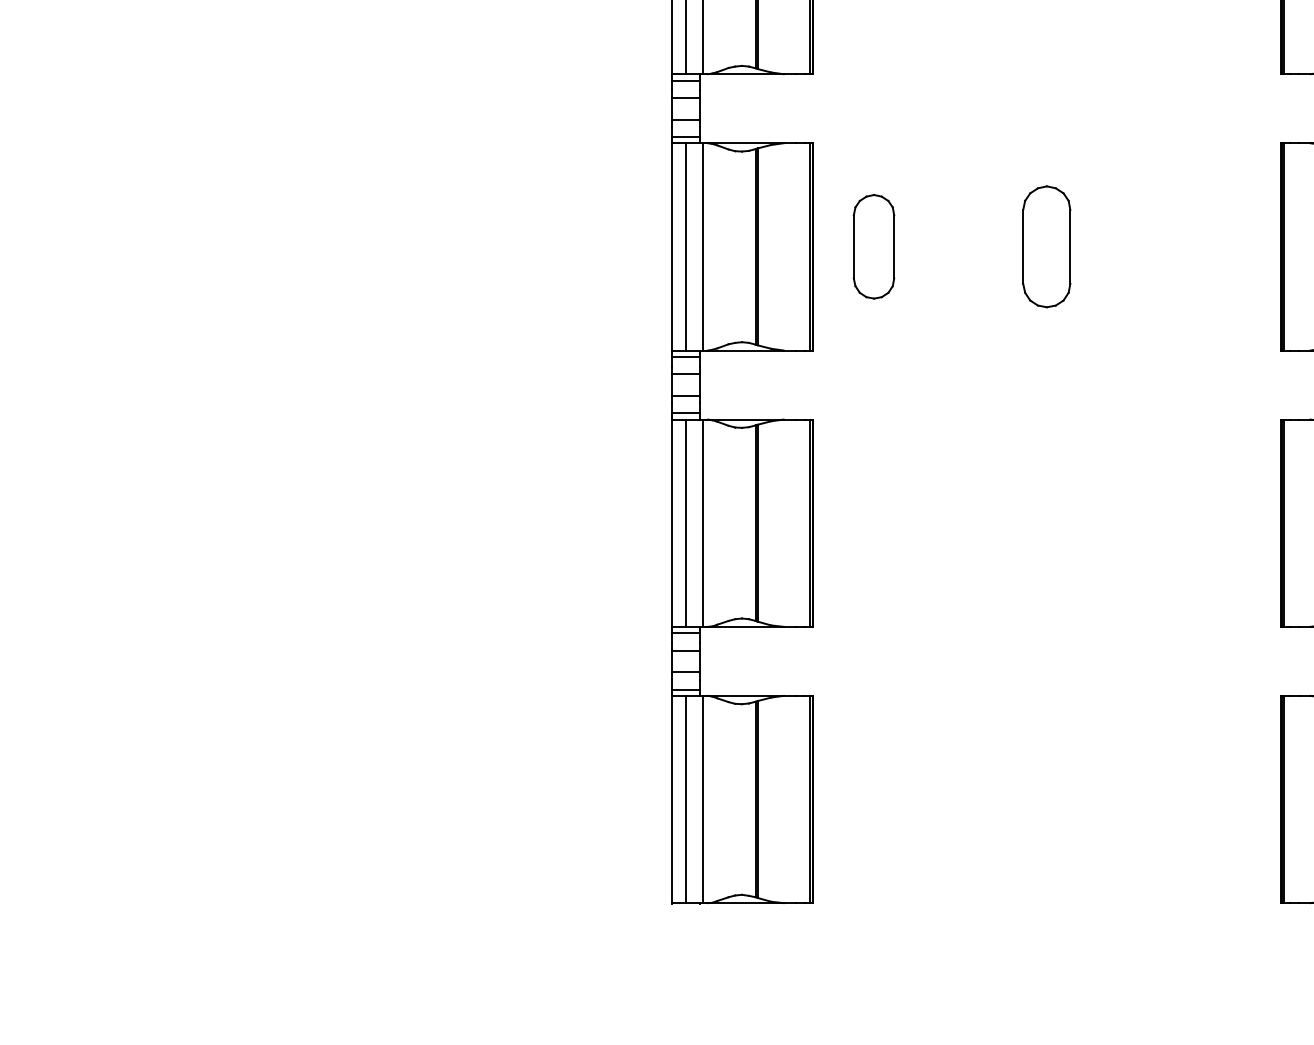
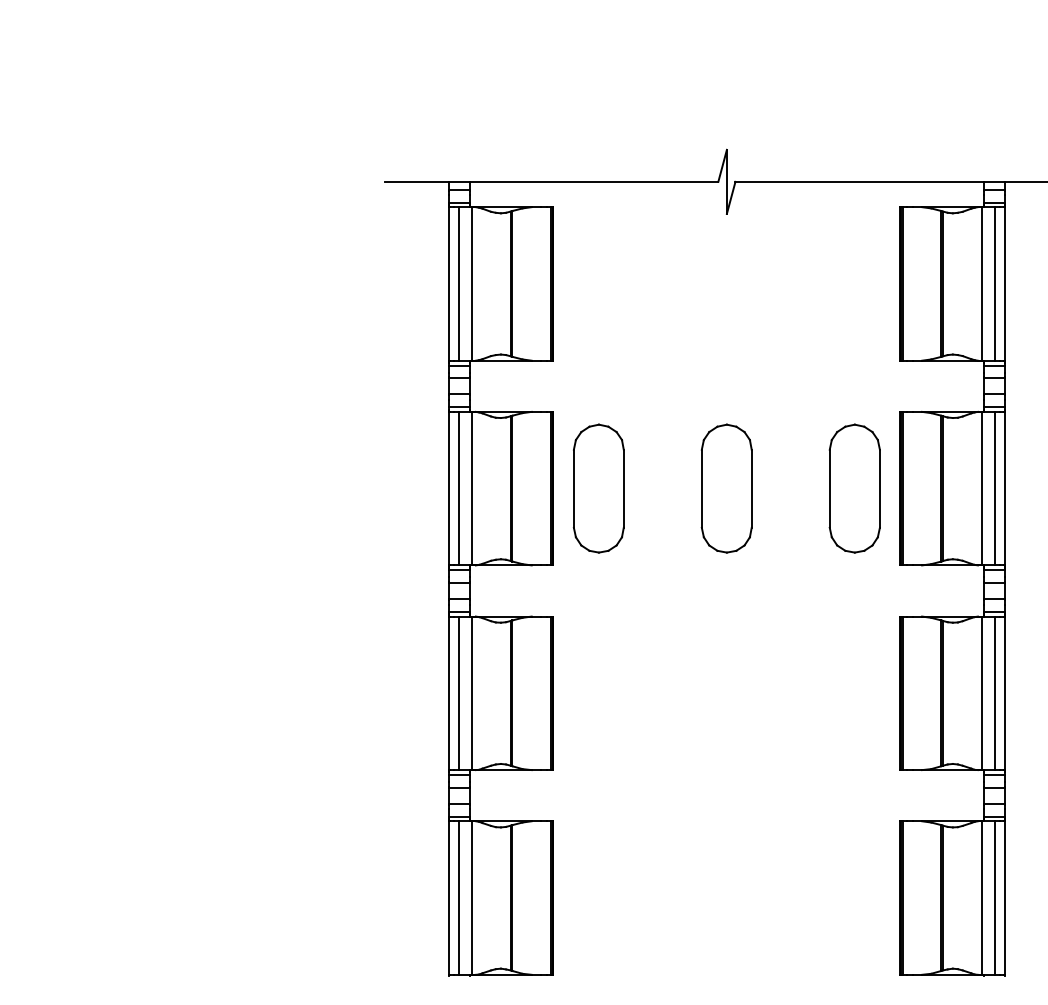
part: (873, 246) -> (598, 488), size x1.67
part: (1046, 246) -> (726, 488), size x1.43
part: (1219, 246) -> (854, 488), added

